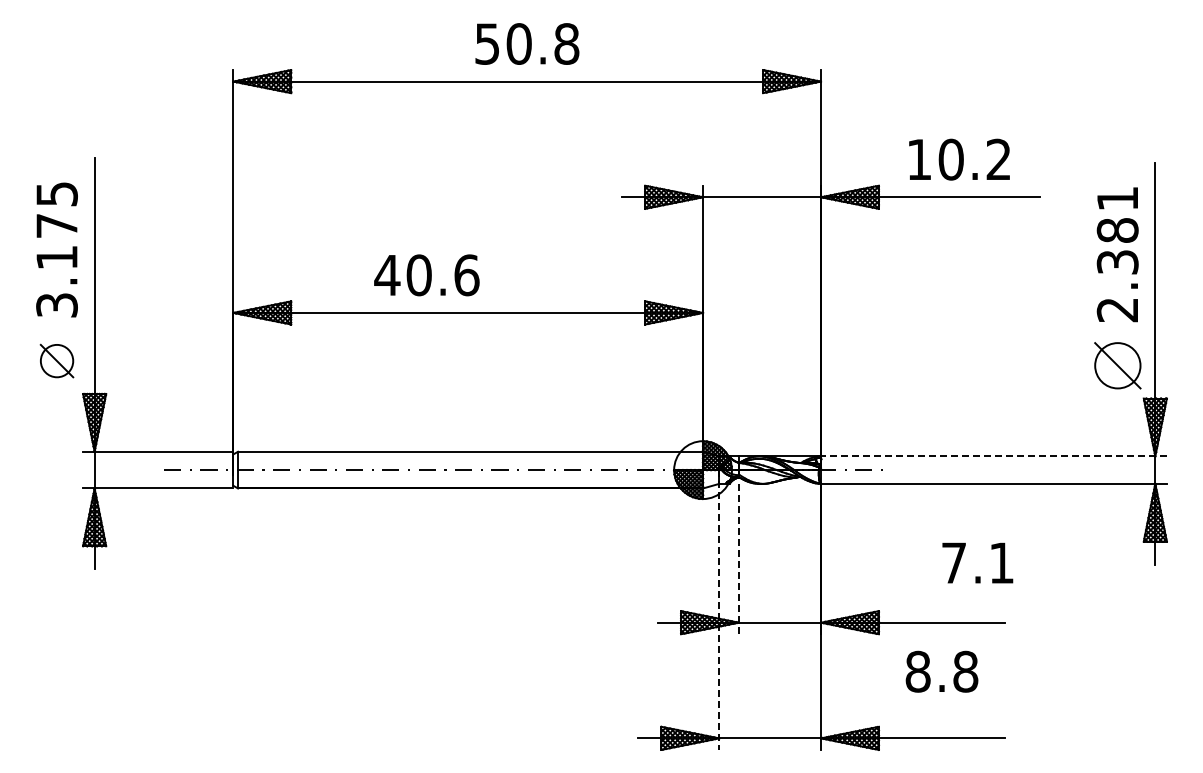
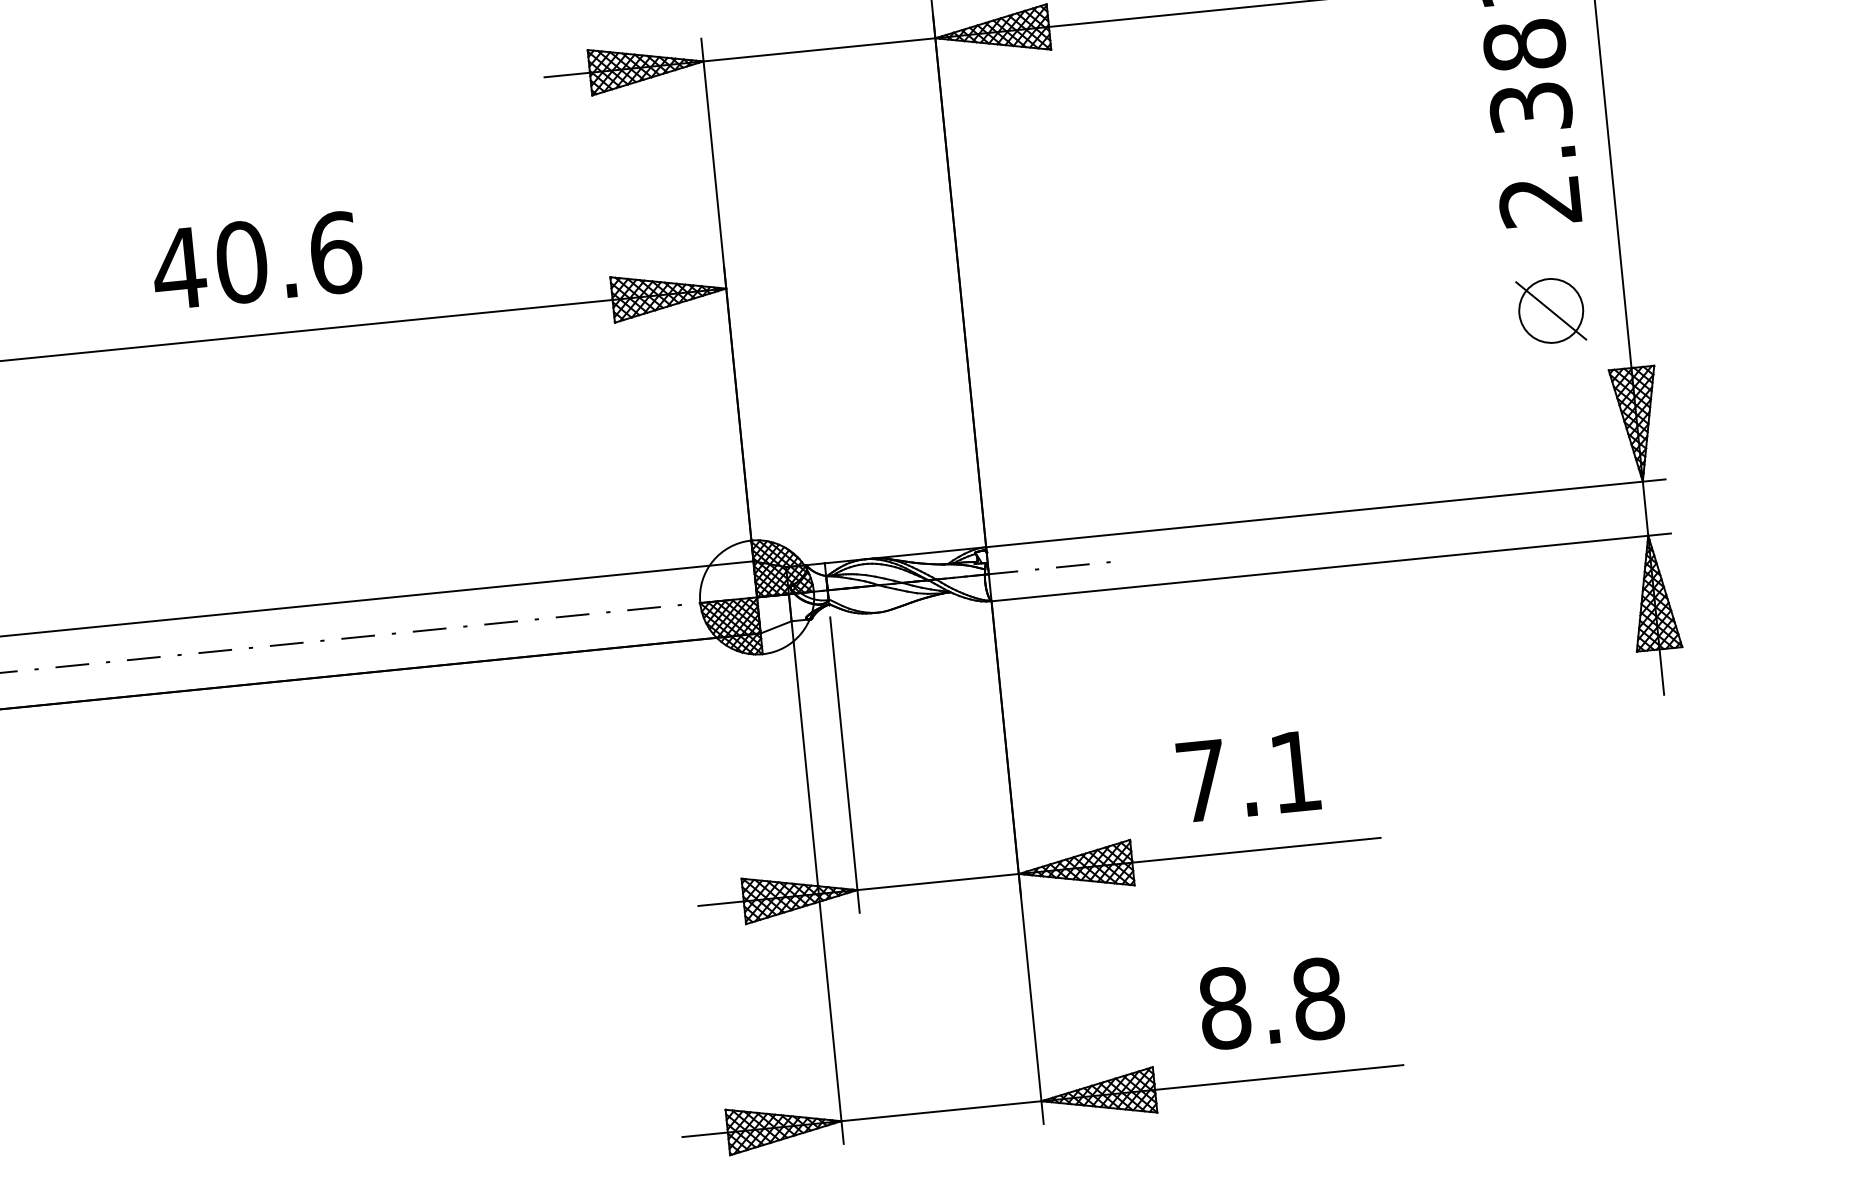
text: (426, 275) -> (256, 261), moved
part: (1117, 365) -> (1550, 310), size x0.71
line: (993, 456) -> (1324, 513), dashed -> solid
line: (738, 559) -> (844, 766), dashed -> solid
text: (977, 562) -> (1247, 775), moved
line: (719, 610) -> (816, 869), dashed -> solid
text: (941, 671) -> (1270, 1003), moved

